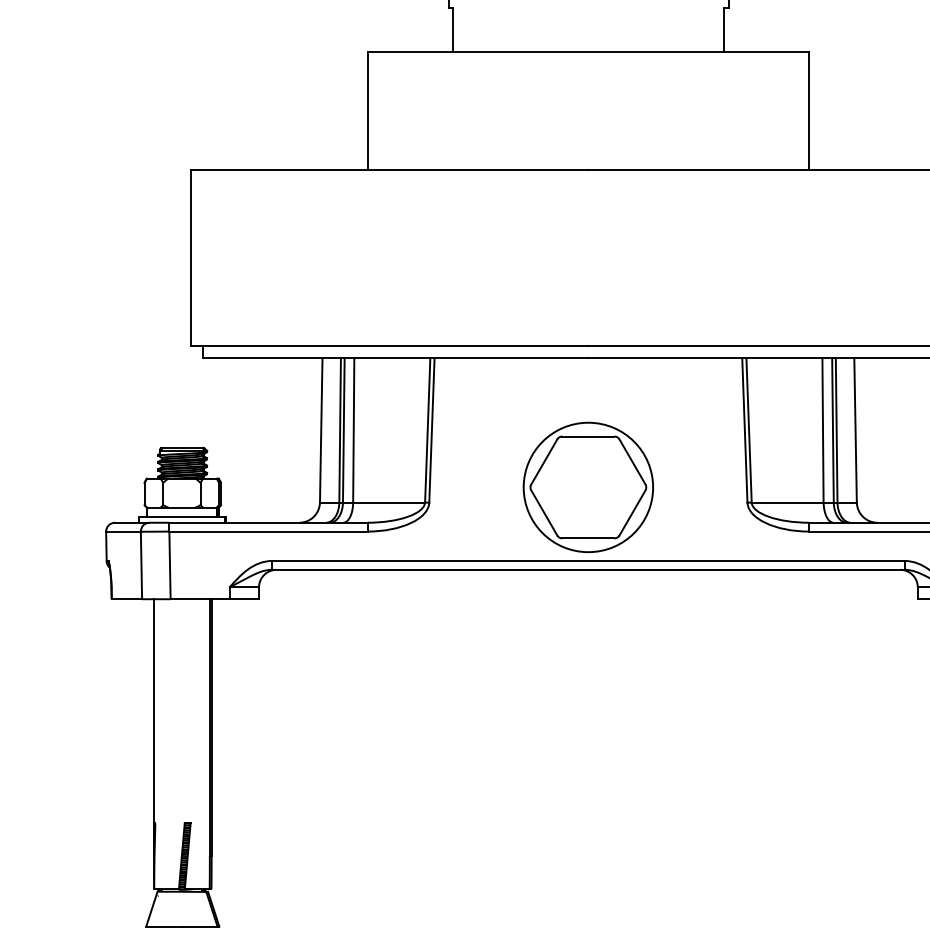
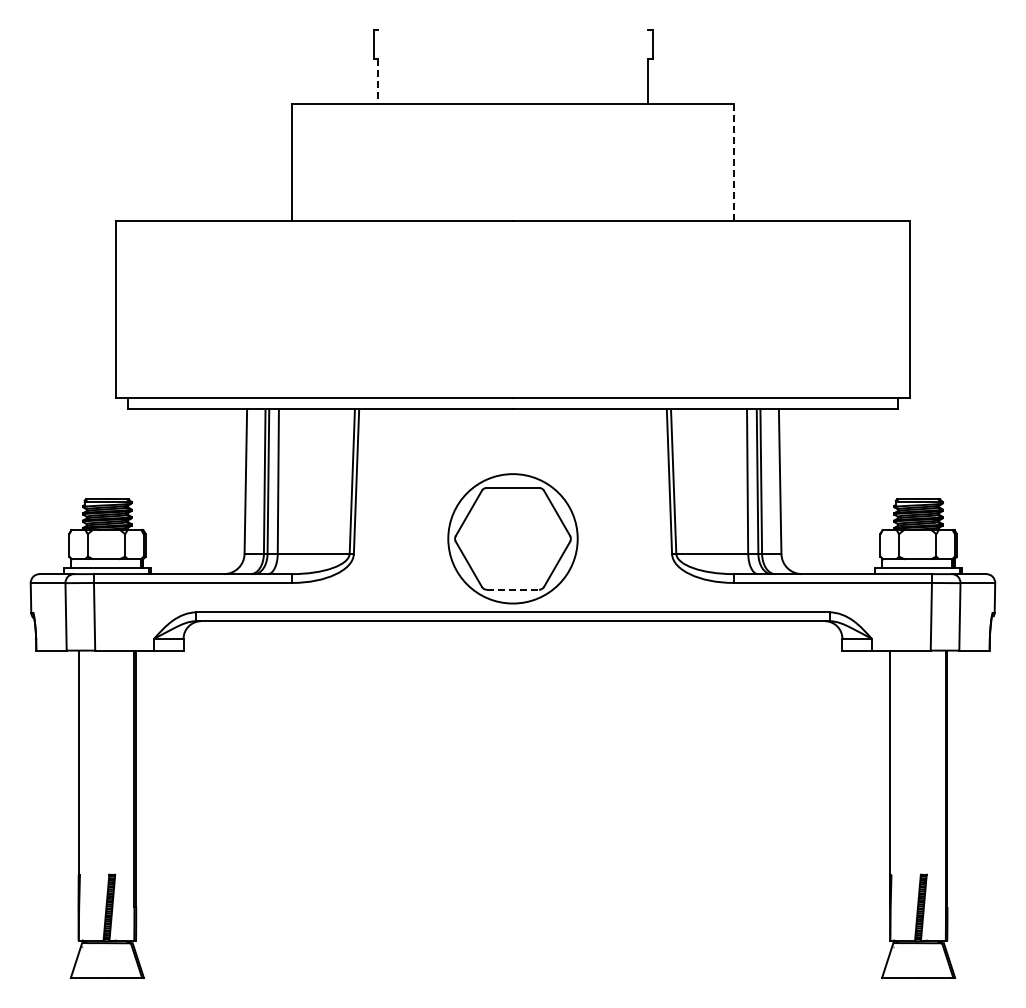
line: (452, 30) -> (377, 81), solid -> dashed
line: (808, 111) -> (733, 162), solid -> dashed
line: (588, 538) -> (513, 589), solid -> dashed

